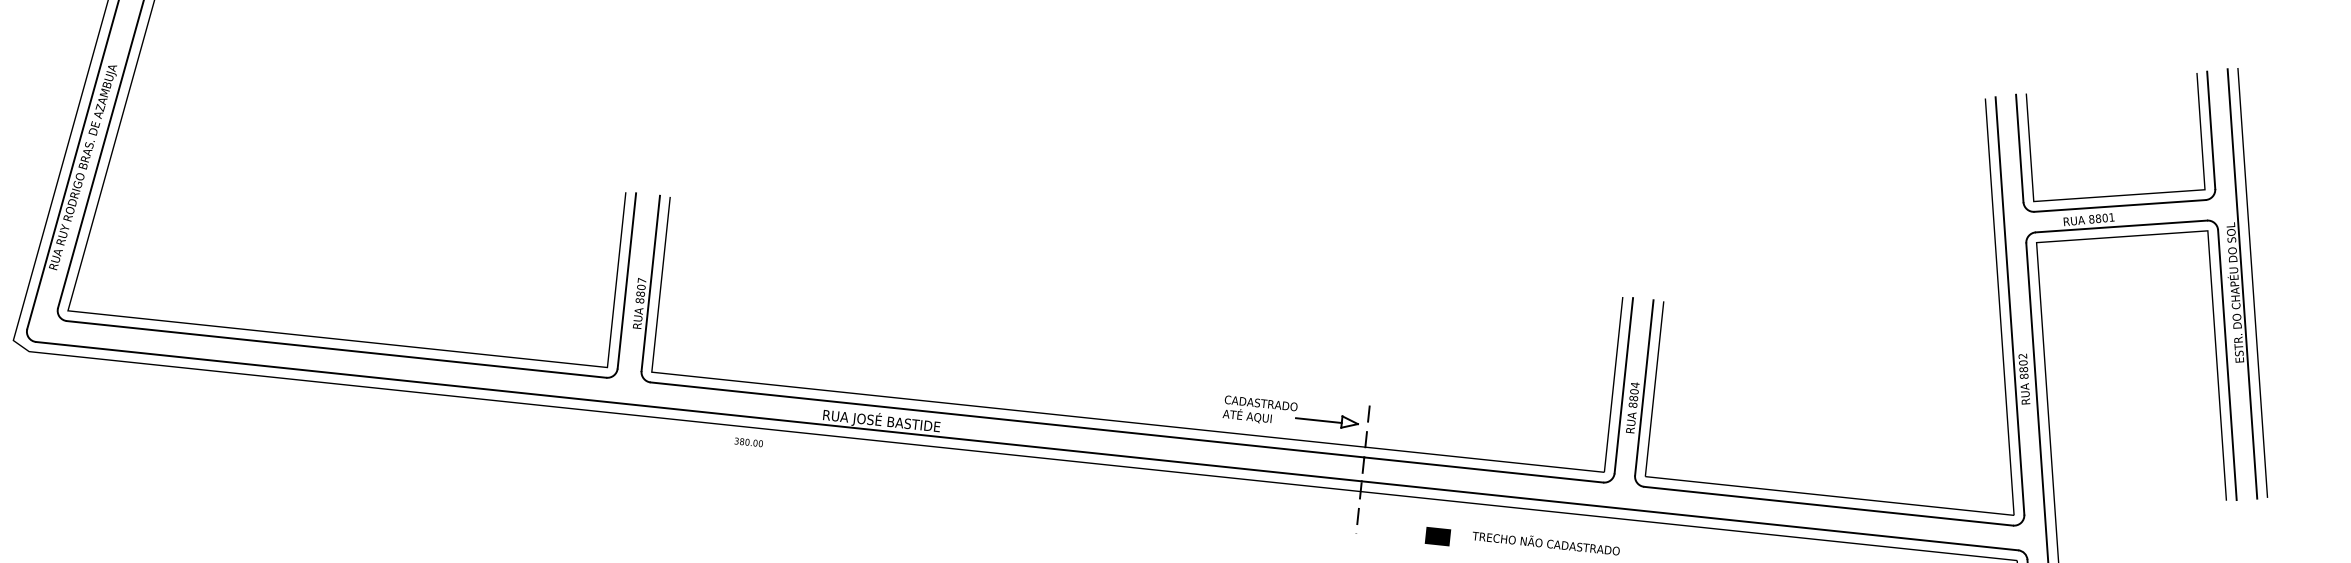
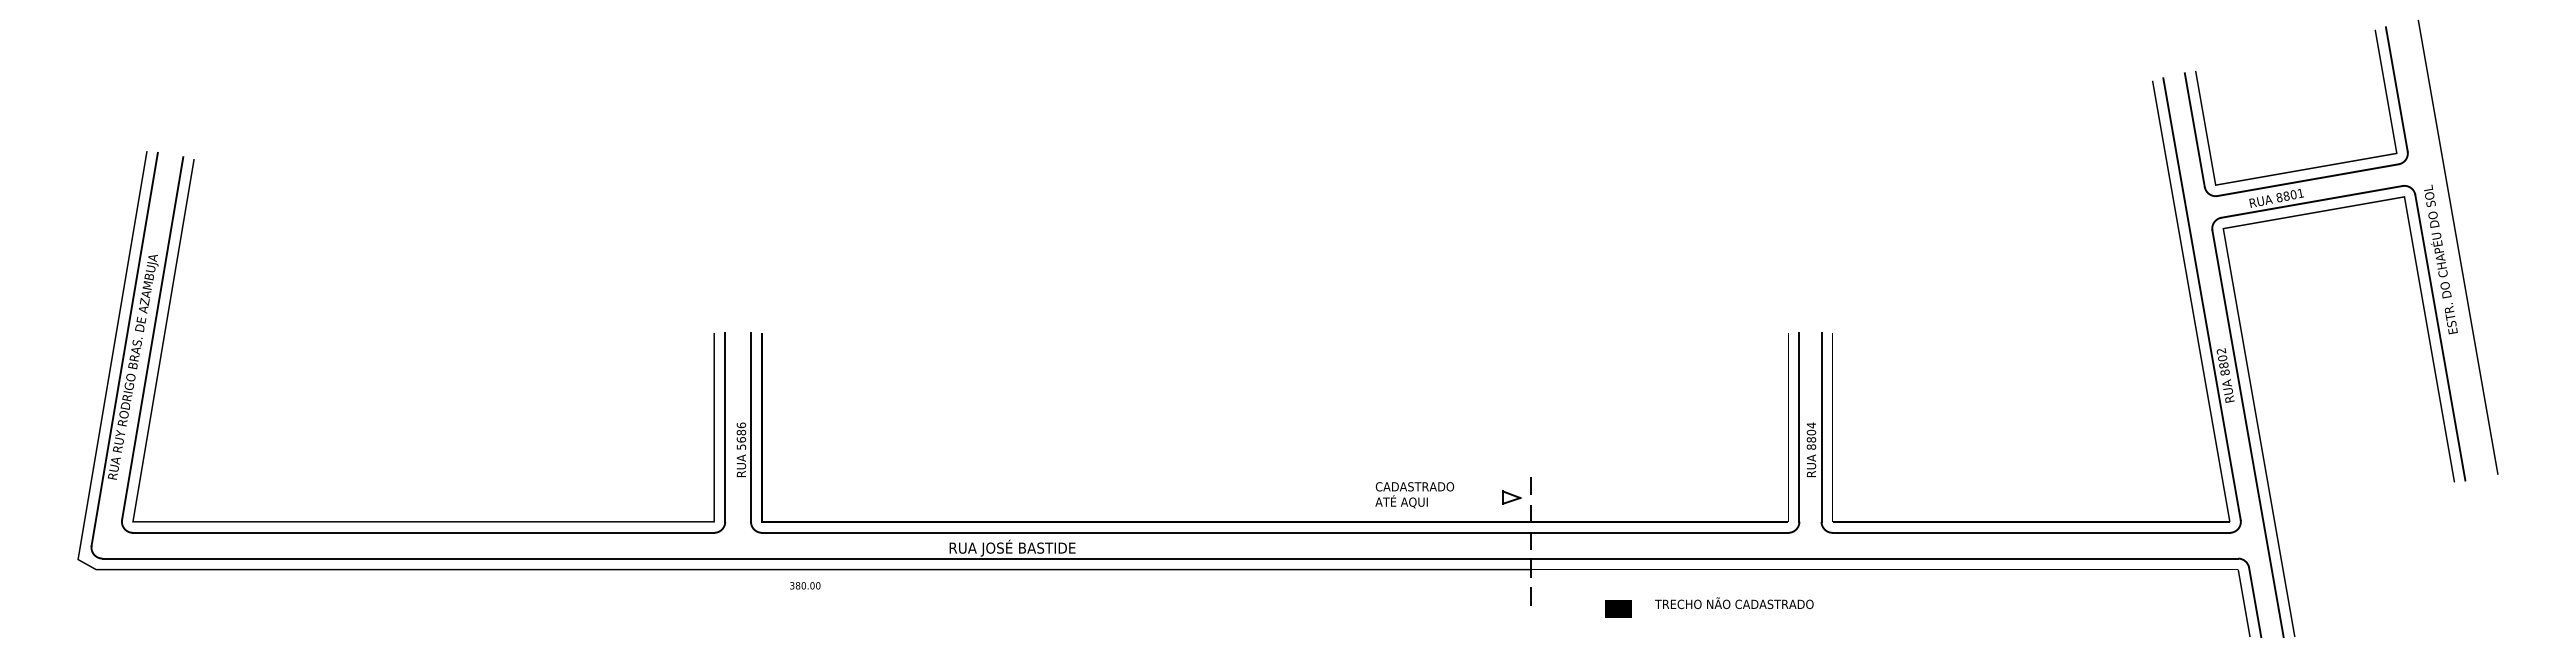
line: (2242, 283) -> (2447, 249), removed
text: (641, 290) -> (741, 435), 8807 -> 5686
line: (1319, 420) -> (1478, 498), removed
text: (749, 442) -> (805, 585), moved

